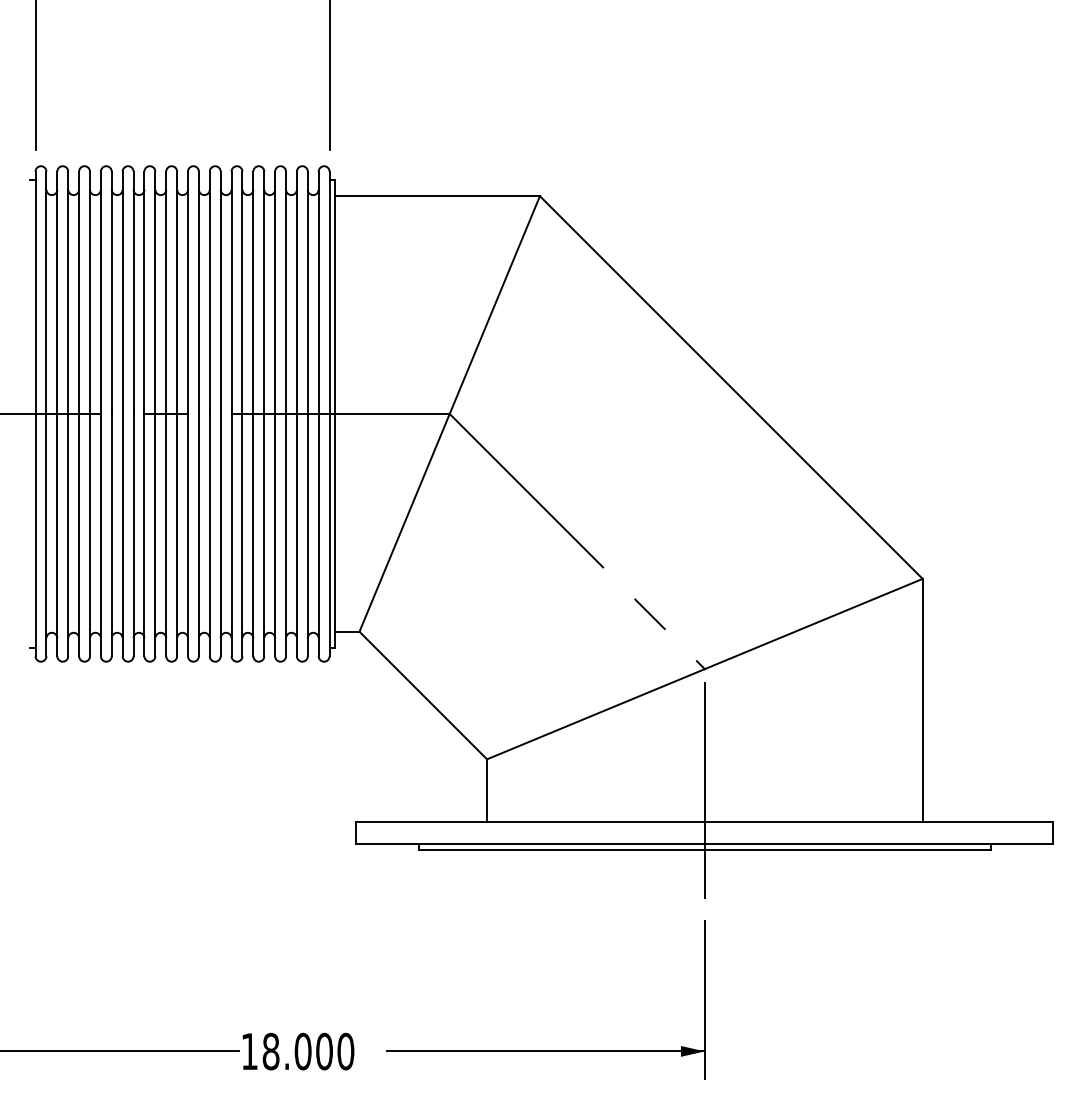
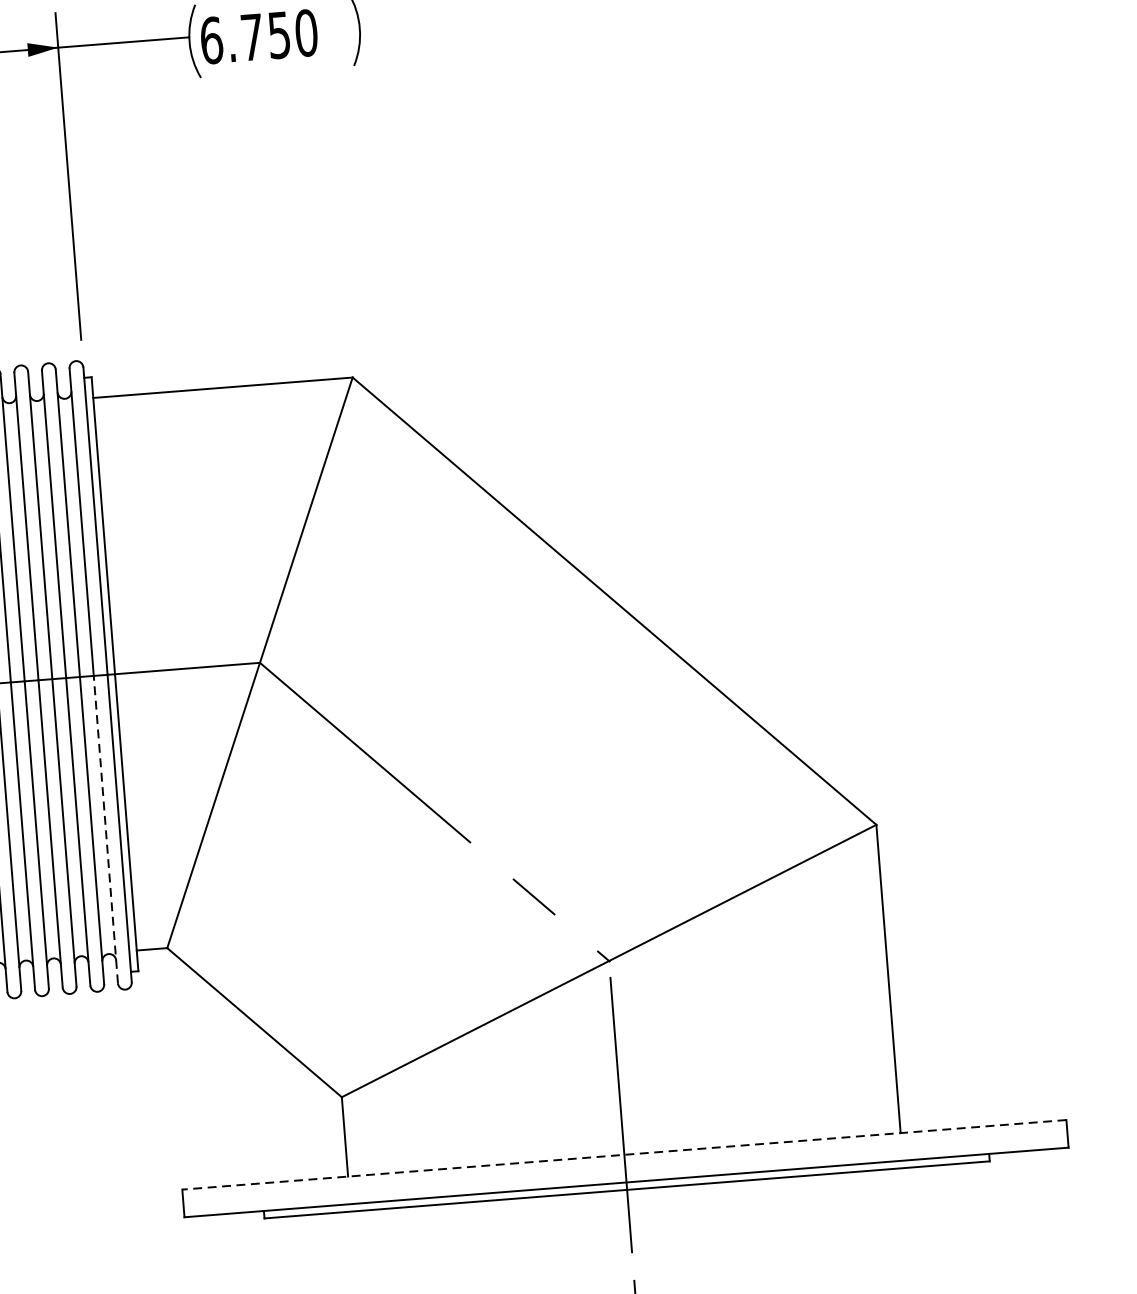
line: (318, 534) -> (105, 828), solid -> dashed
line: (704, 821) -> (623, 1154), solid -> dashed

